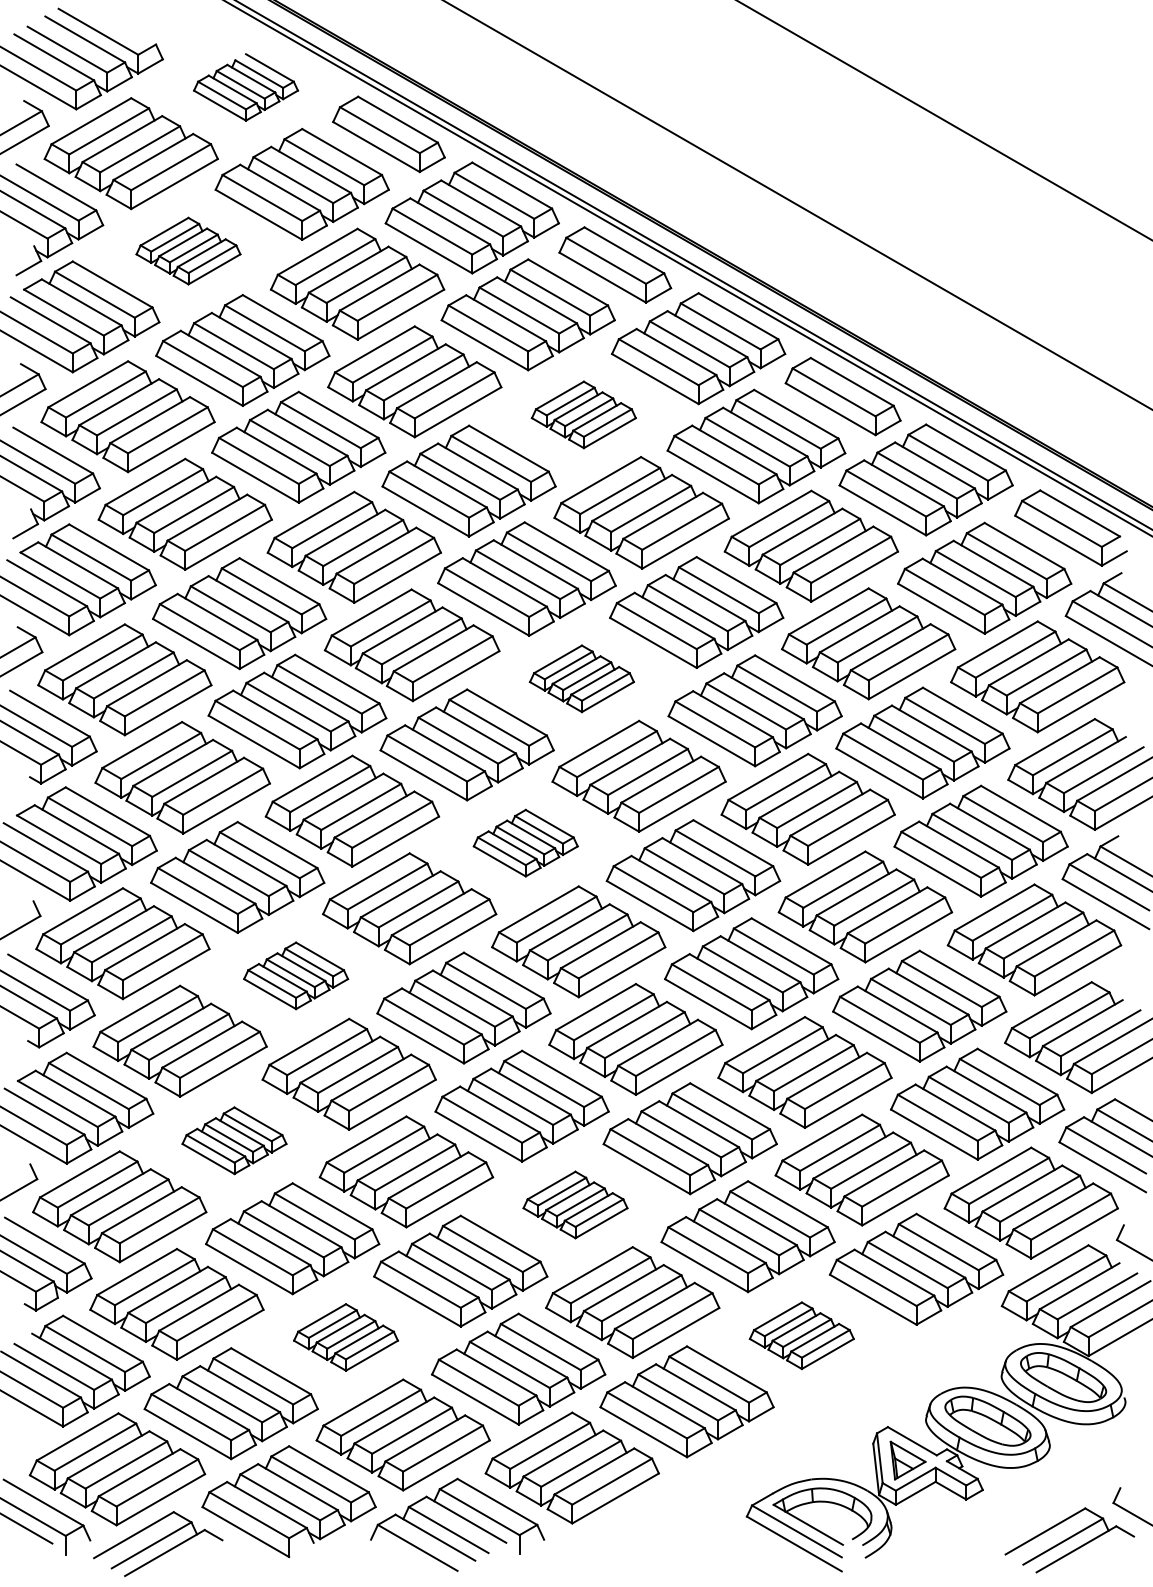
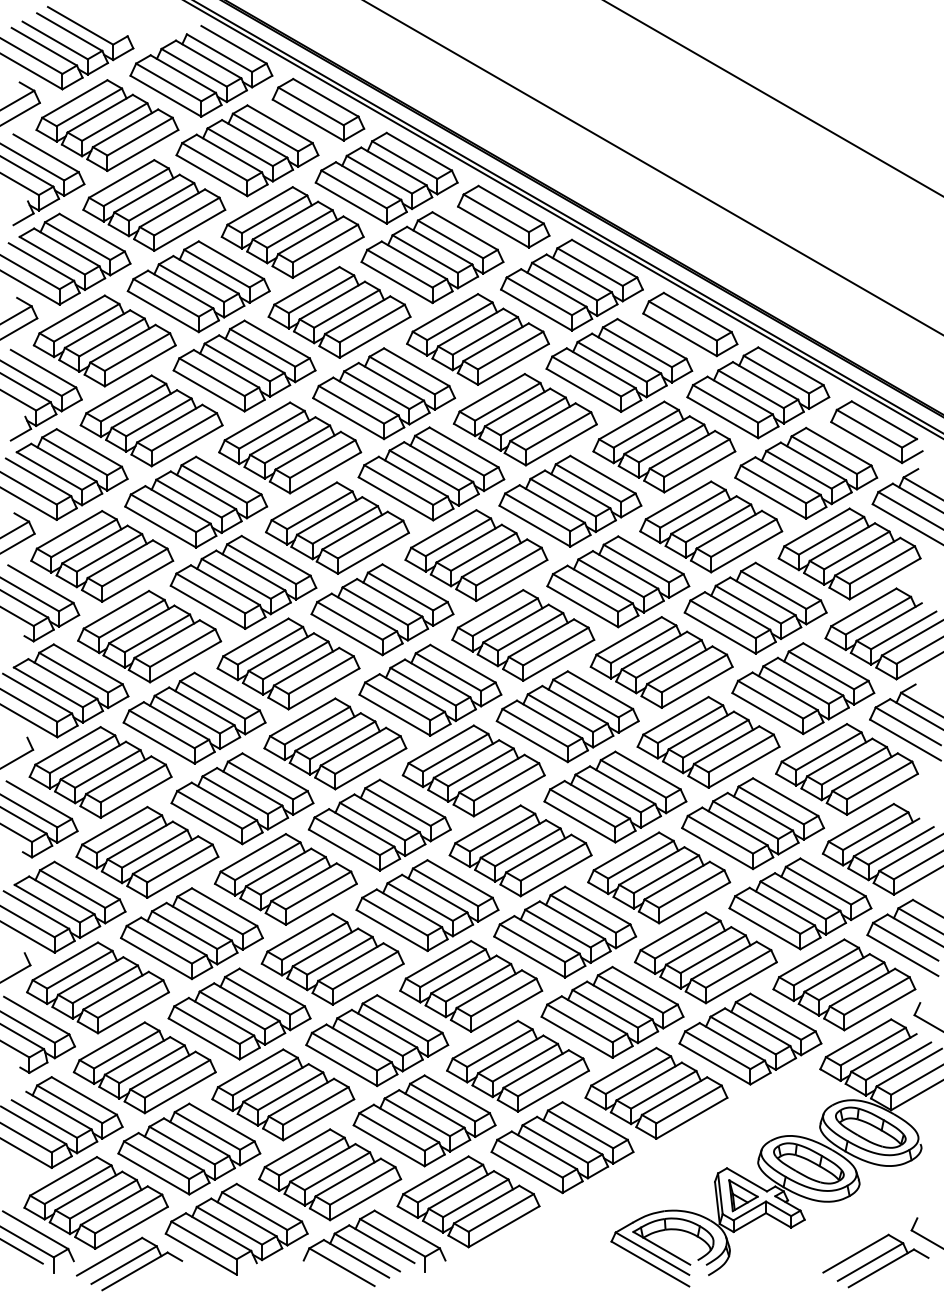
part: (245, 87) -> (200, 71), size x1.67
part: (188, 250) -> (154, 204), size x1.67
part: (583, 414) -> (477, 339), size x1.67
part: (581, 678) -> (476, 555), size x1.67
part: (525, 842) -> (430, 689), size x1.67
part: (295, 975) -> (241, 798), size x1.67
part: (234, 1140) -> (191, 933), size x1.67
part: (575, 1204) -> (471, 986), size x1.67
part: (801, 1335) -> (656, 1093), size x1.67
part: (345, 1337) -> (282, 1094), size x1.67

